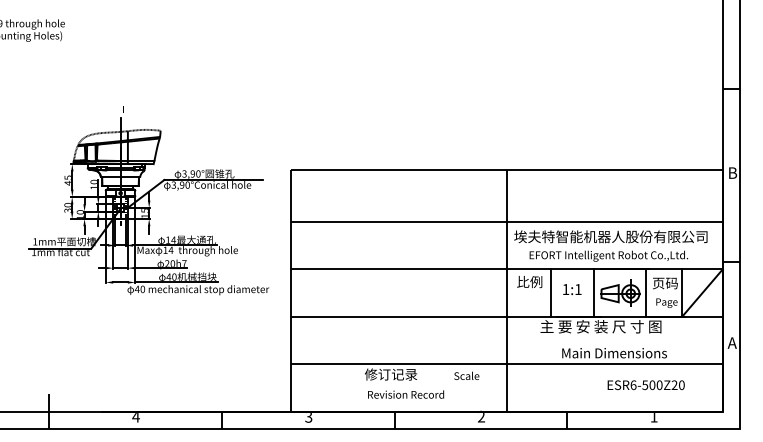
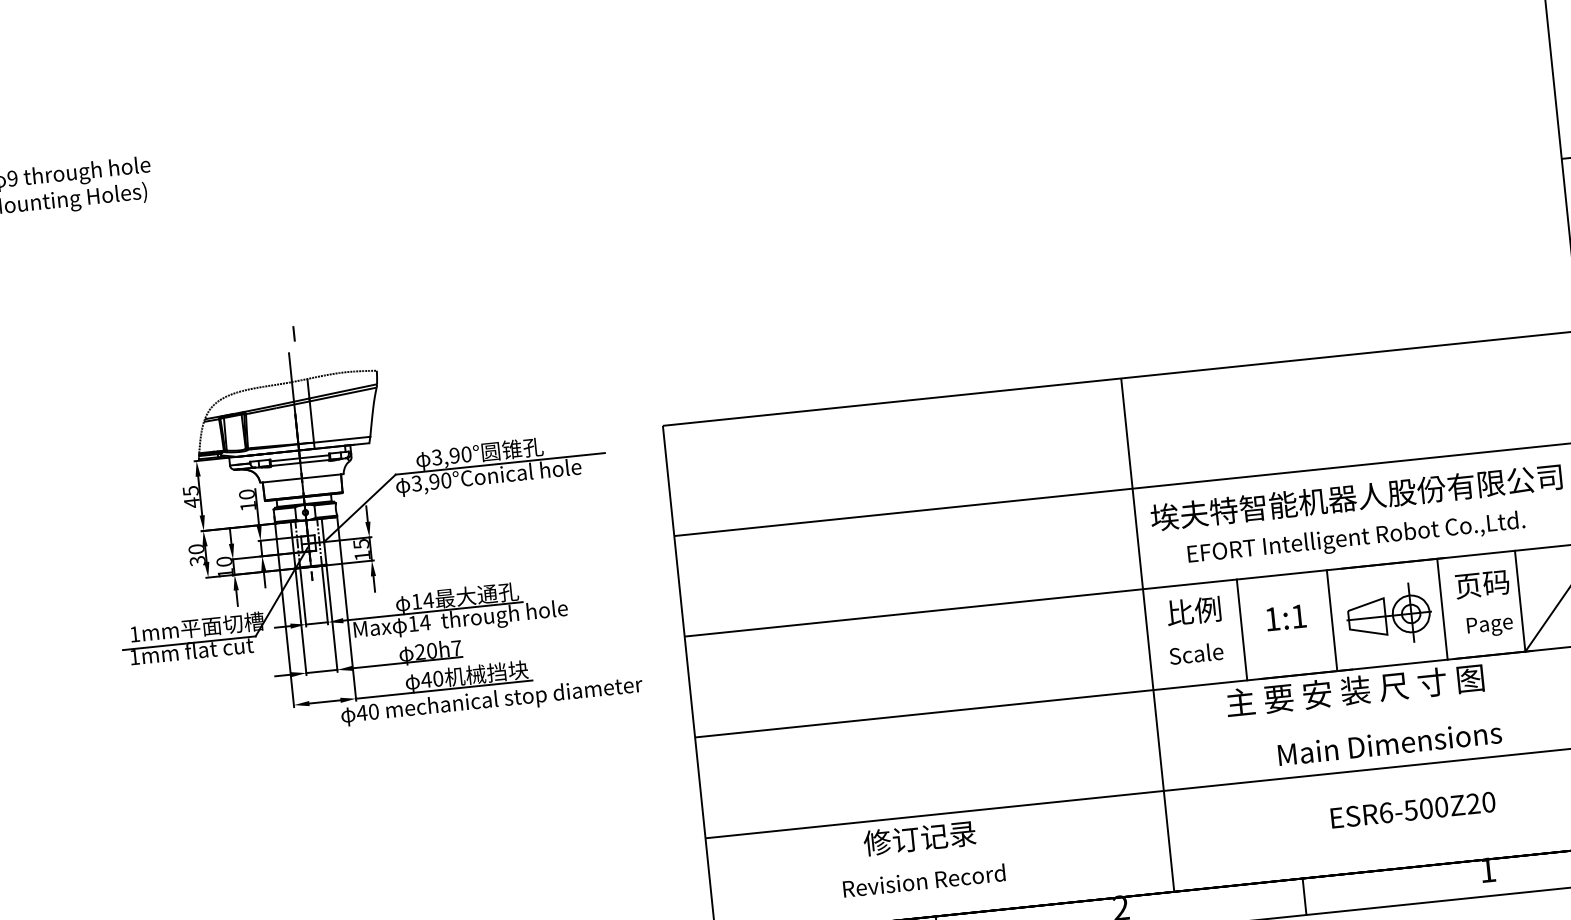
text: (466, 375) -> (1195, 652), moved
text: (645, 385) -> (1411, 810), moved
text: (406, 394) -> (925, 880), moved

